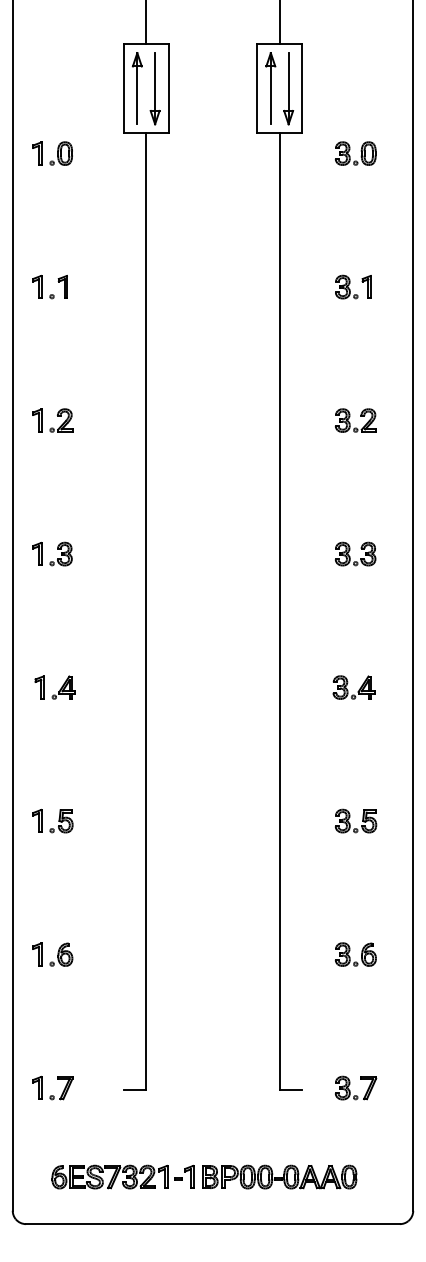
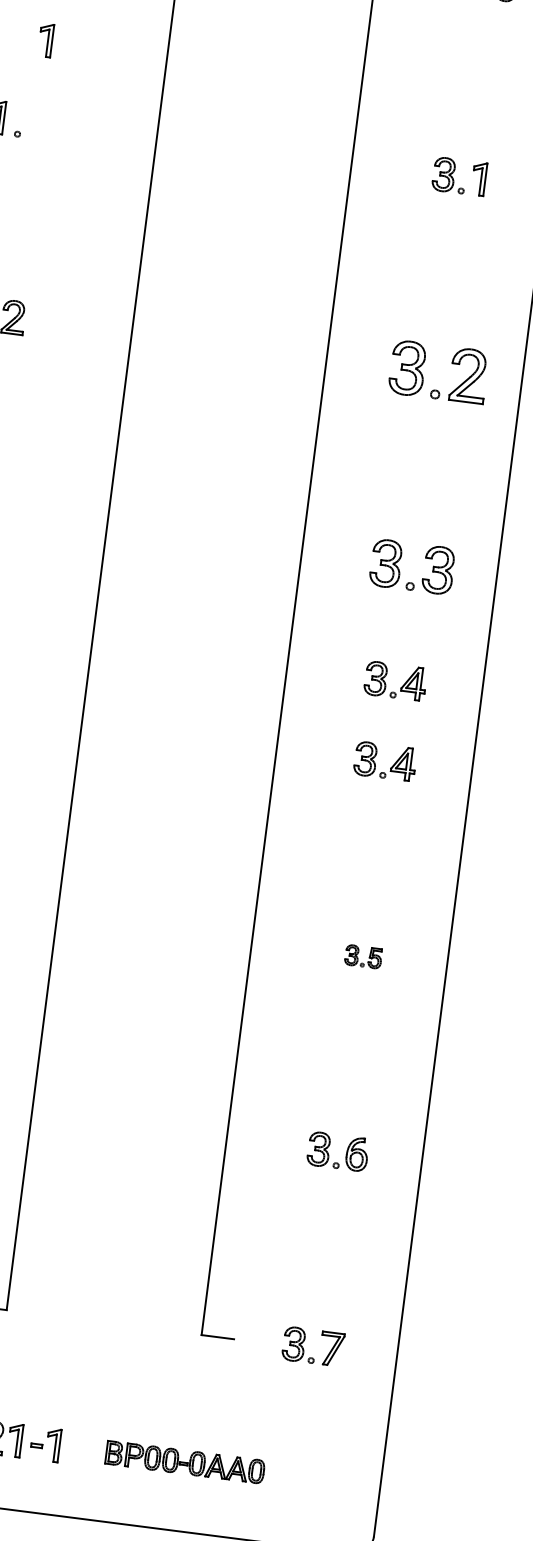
part: (62, 286) -> (45, 39), moved
part: (355, 420) -> (437, 371), size x1.6
part: (355, 553) -> (412, 565), size x1.4
part: (353, 632) -> (394, 680), added
part: (356, 820) -> (364, 956), size x0.6
part: (279, 1176) -> (185, 1461), size x0.7

